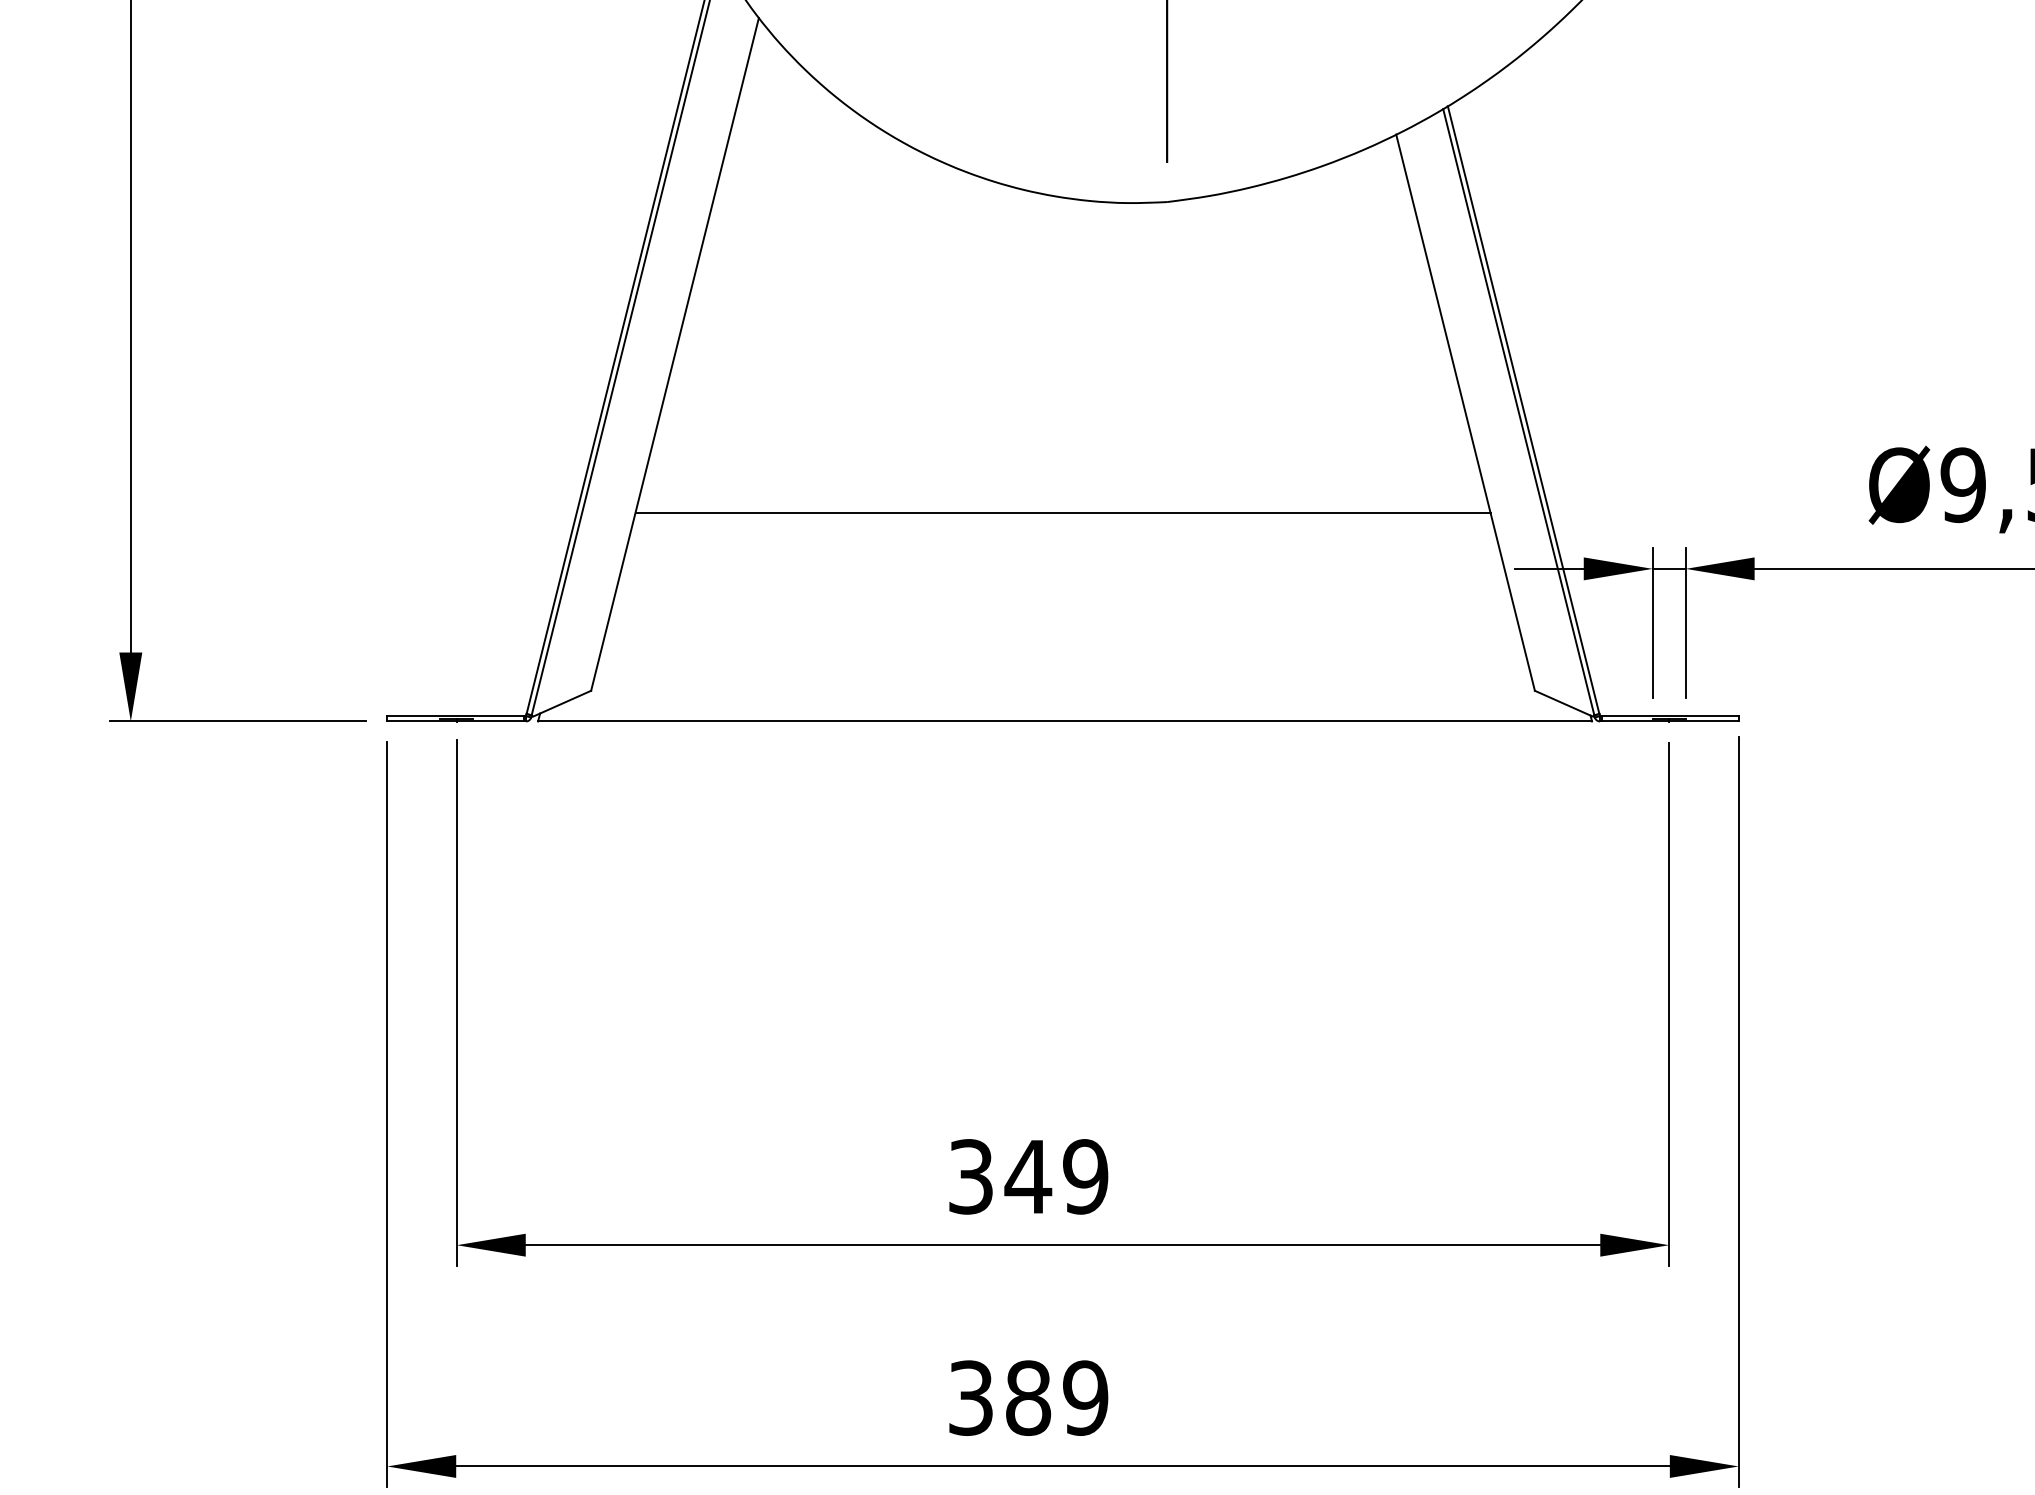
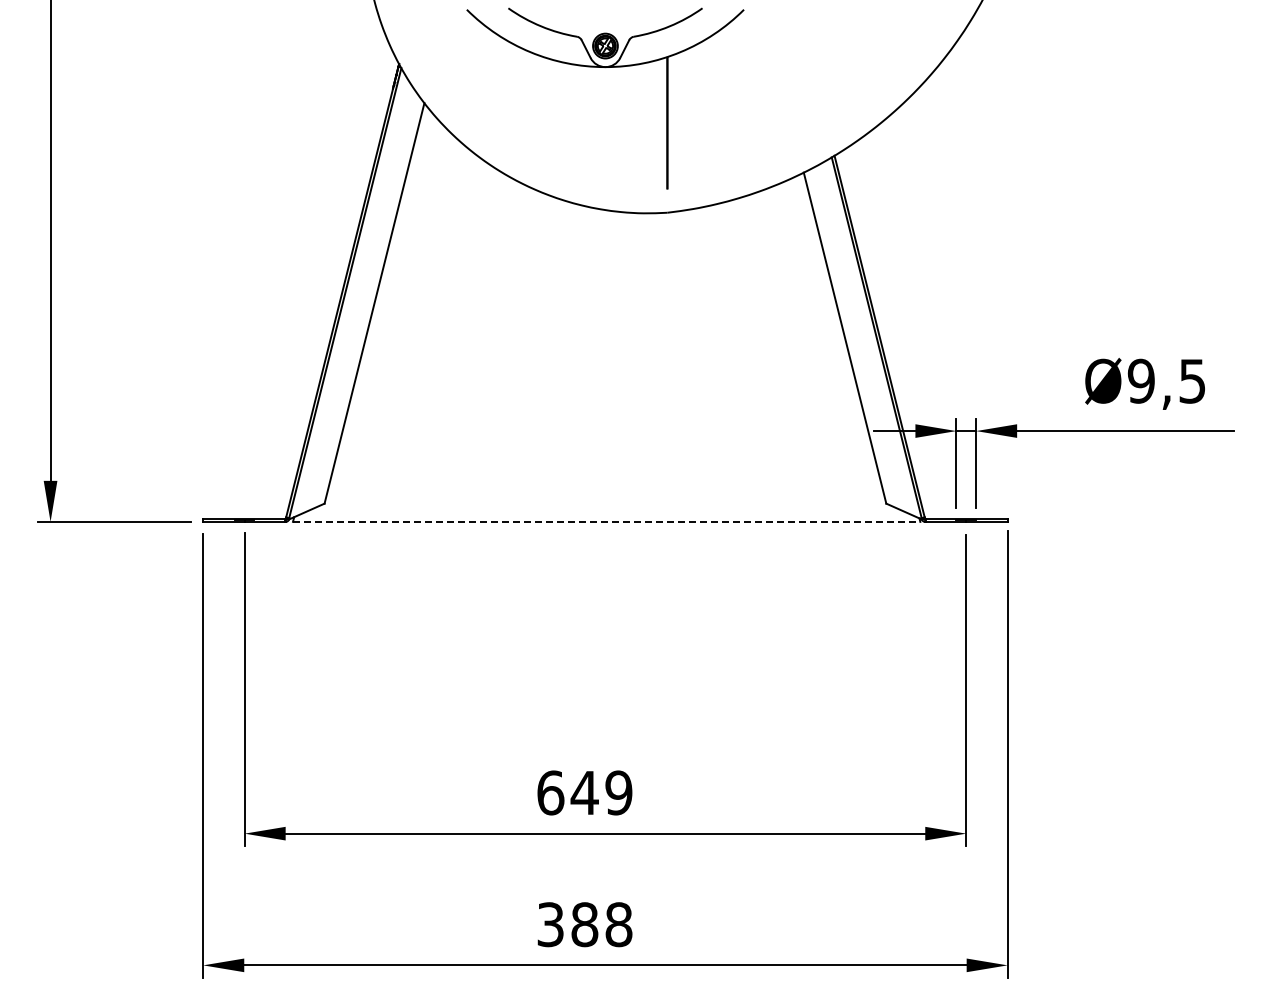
line: (1063, 512) -> (605, 397), removed
line: (1064, 720) -> (606, 521), solid -> dashed
text: (970, 1176) -> (550, 792), 349 -> 649
text: (1084, 1397) -> (618, 924), 389 -> 388

